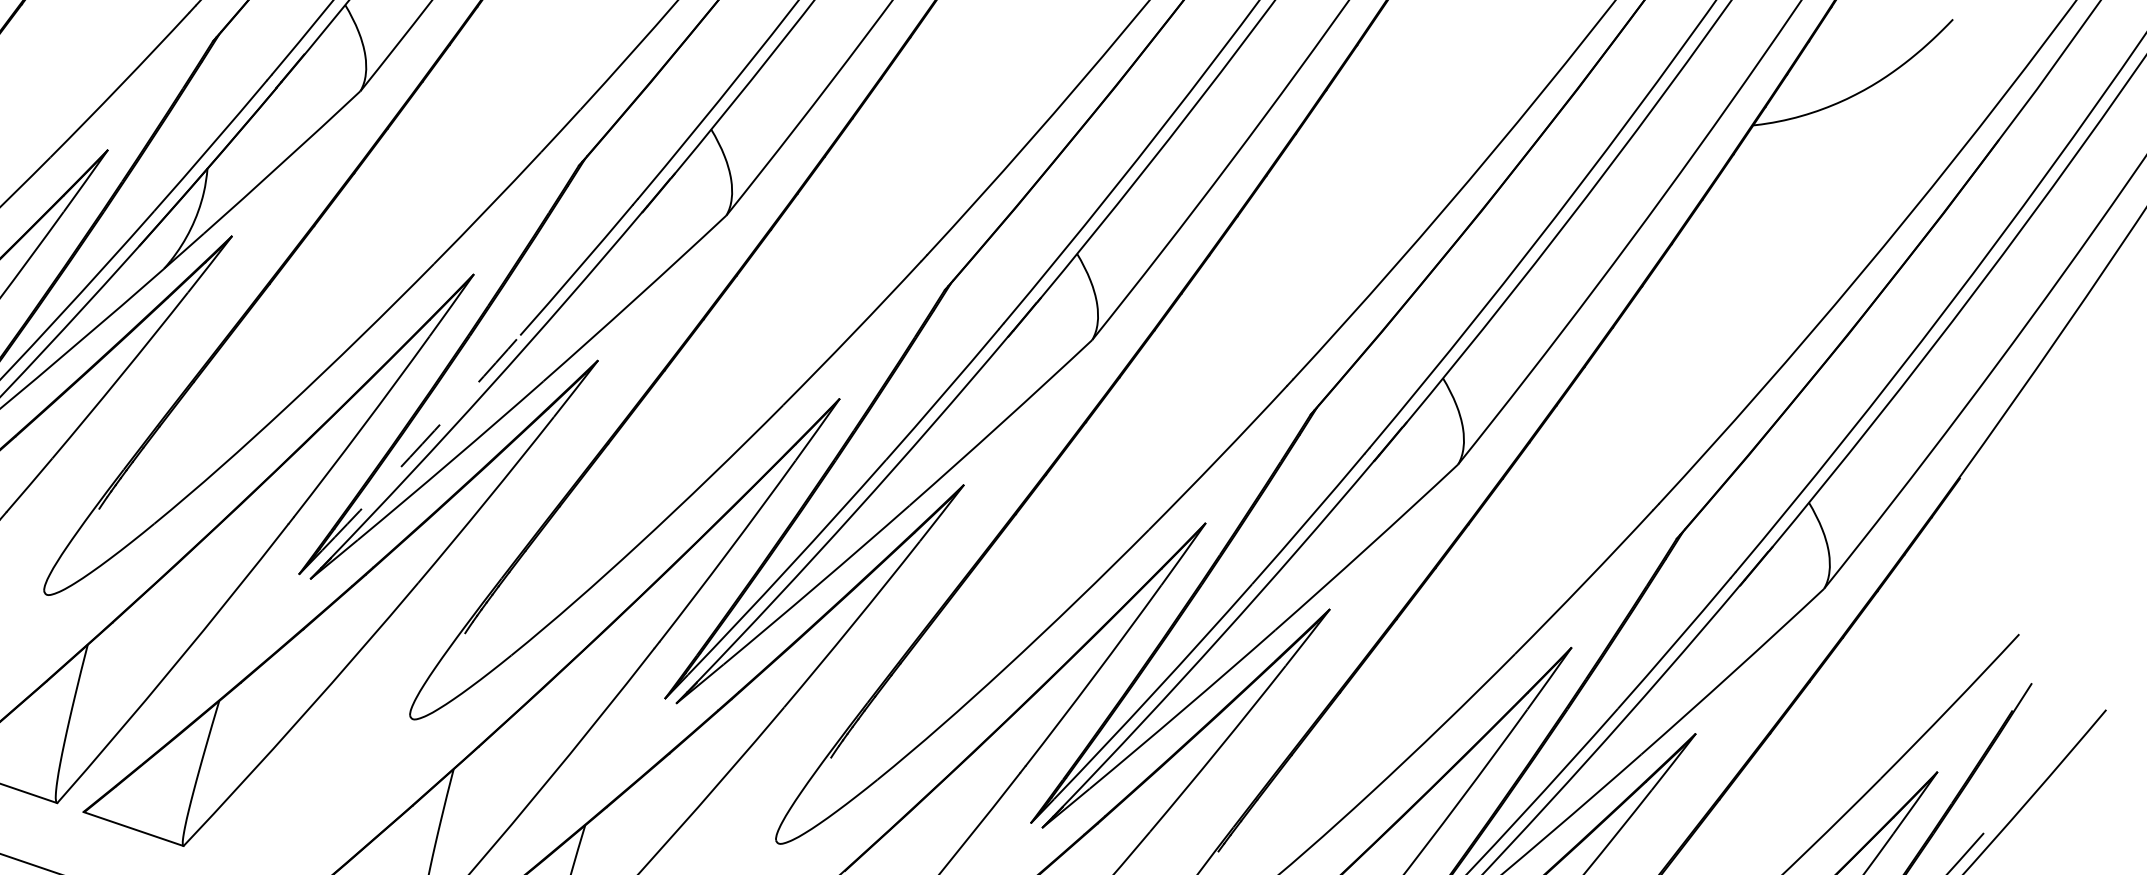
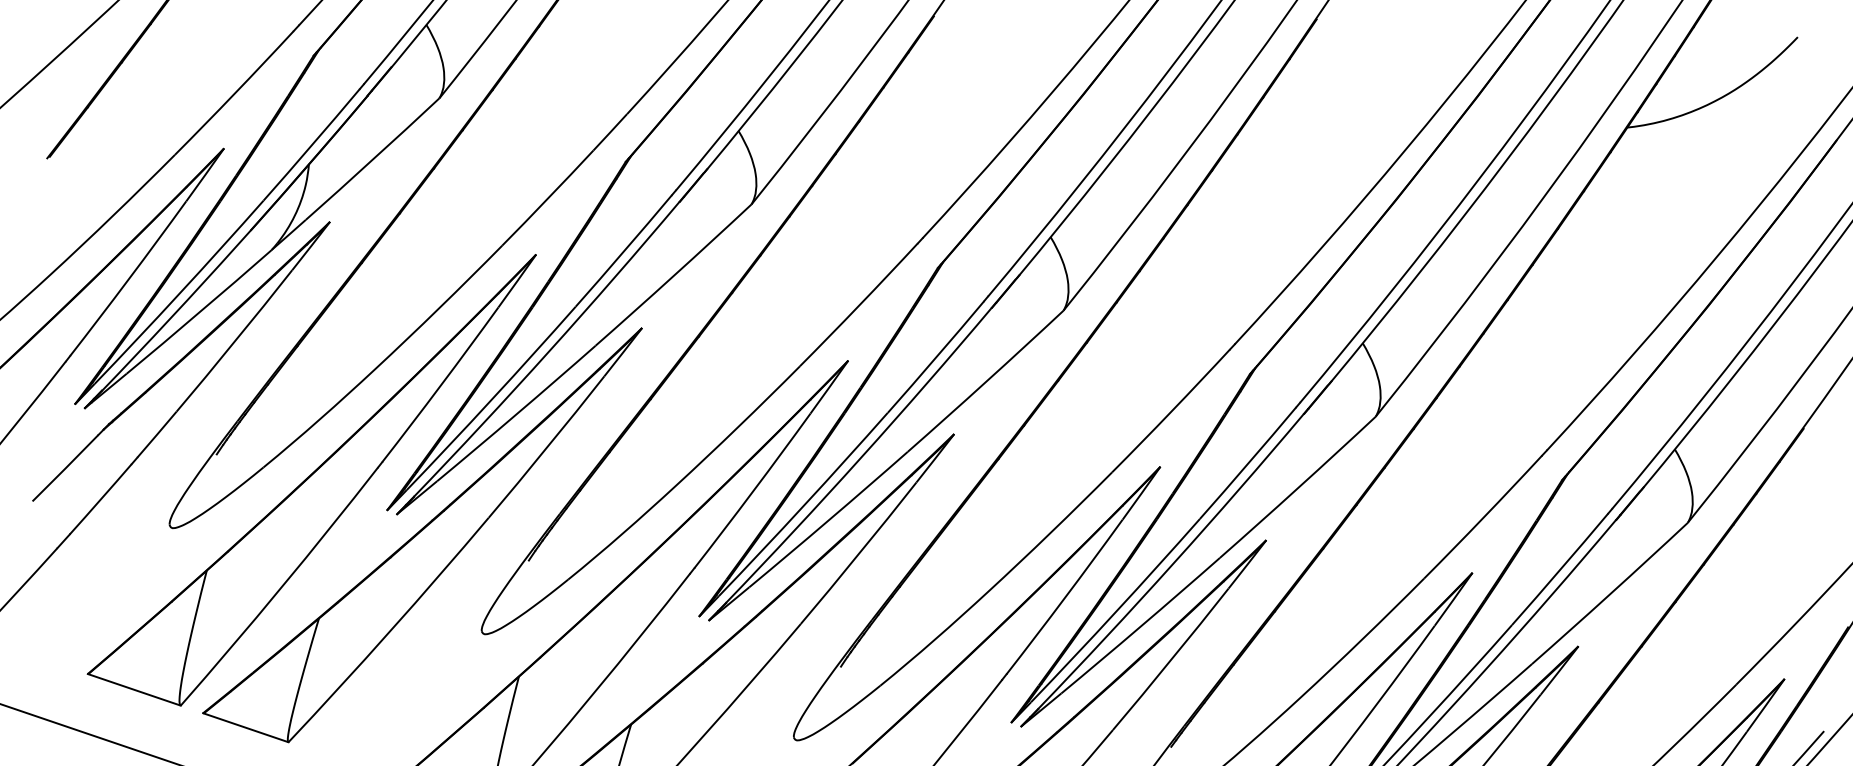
arc: (422, 444) -> (492, 399), dashed -> solid

